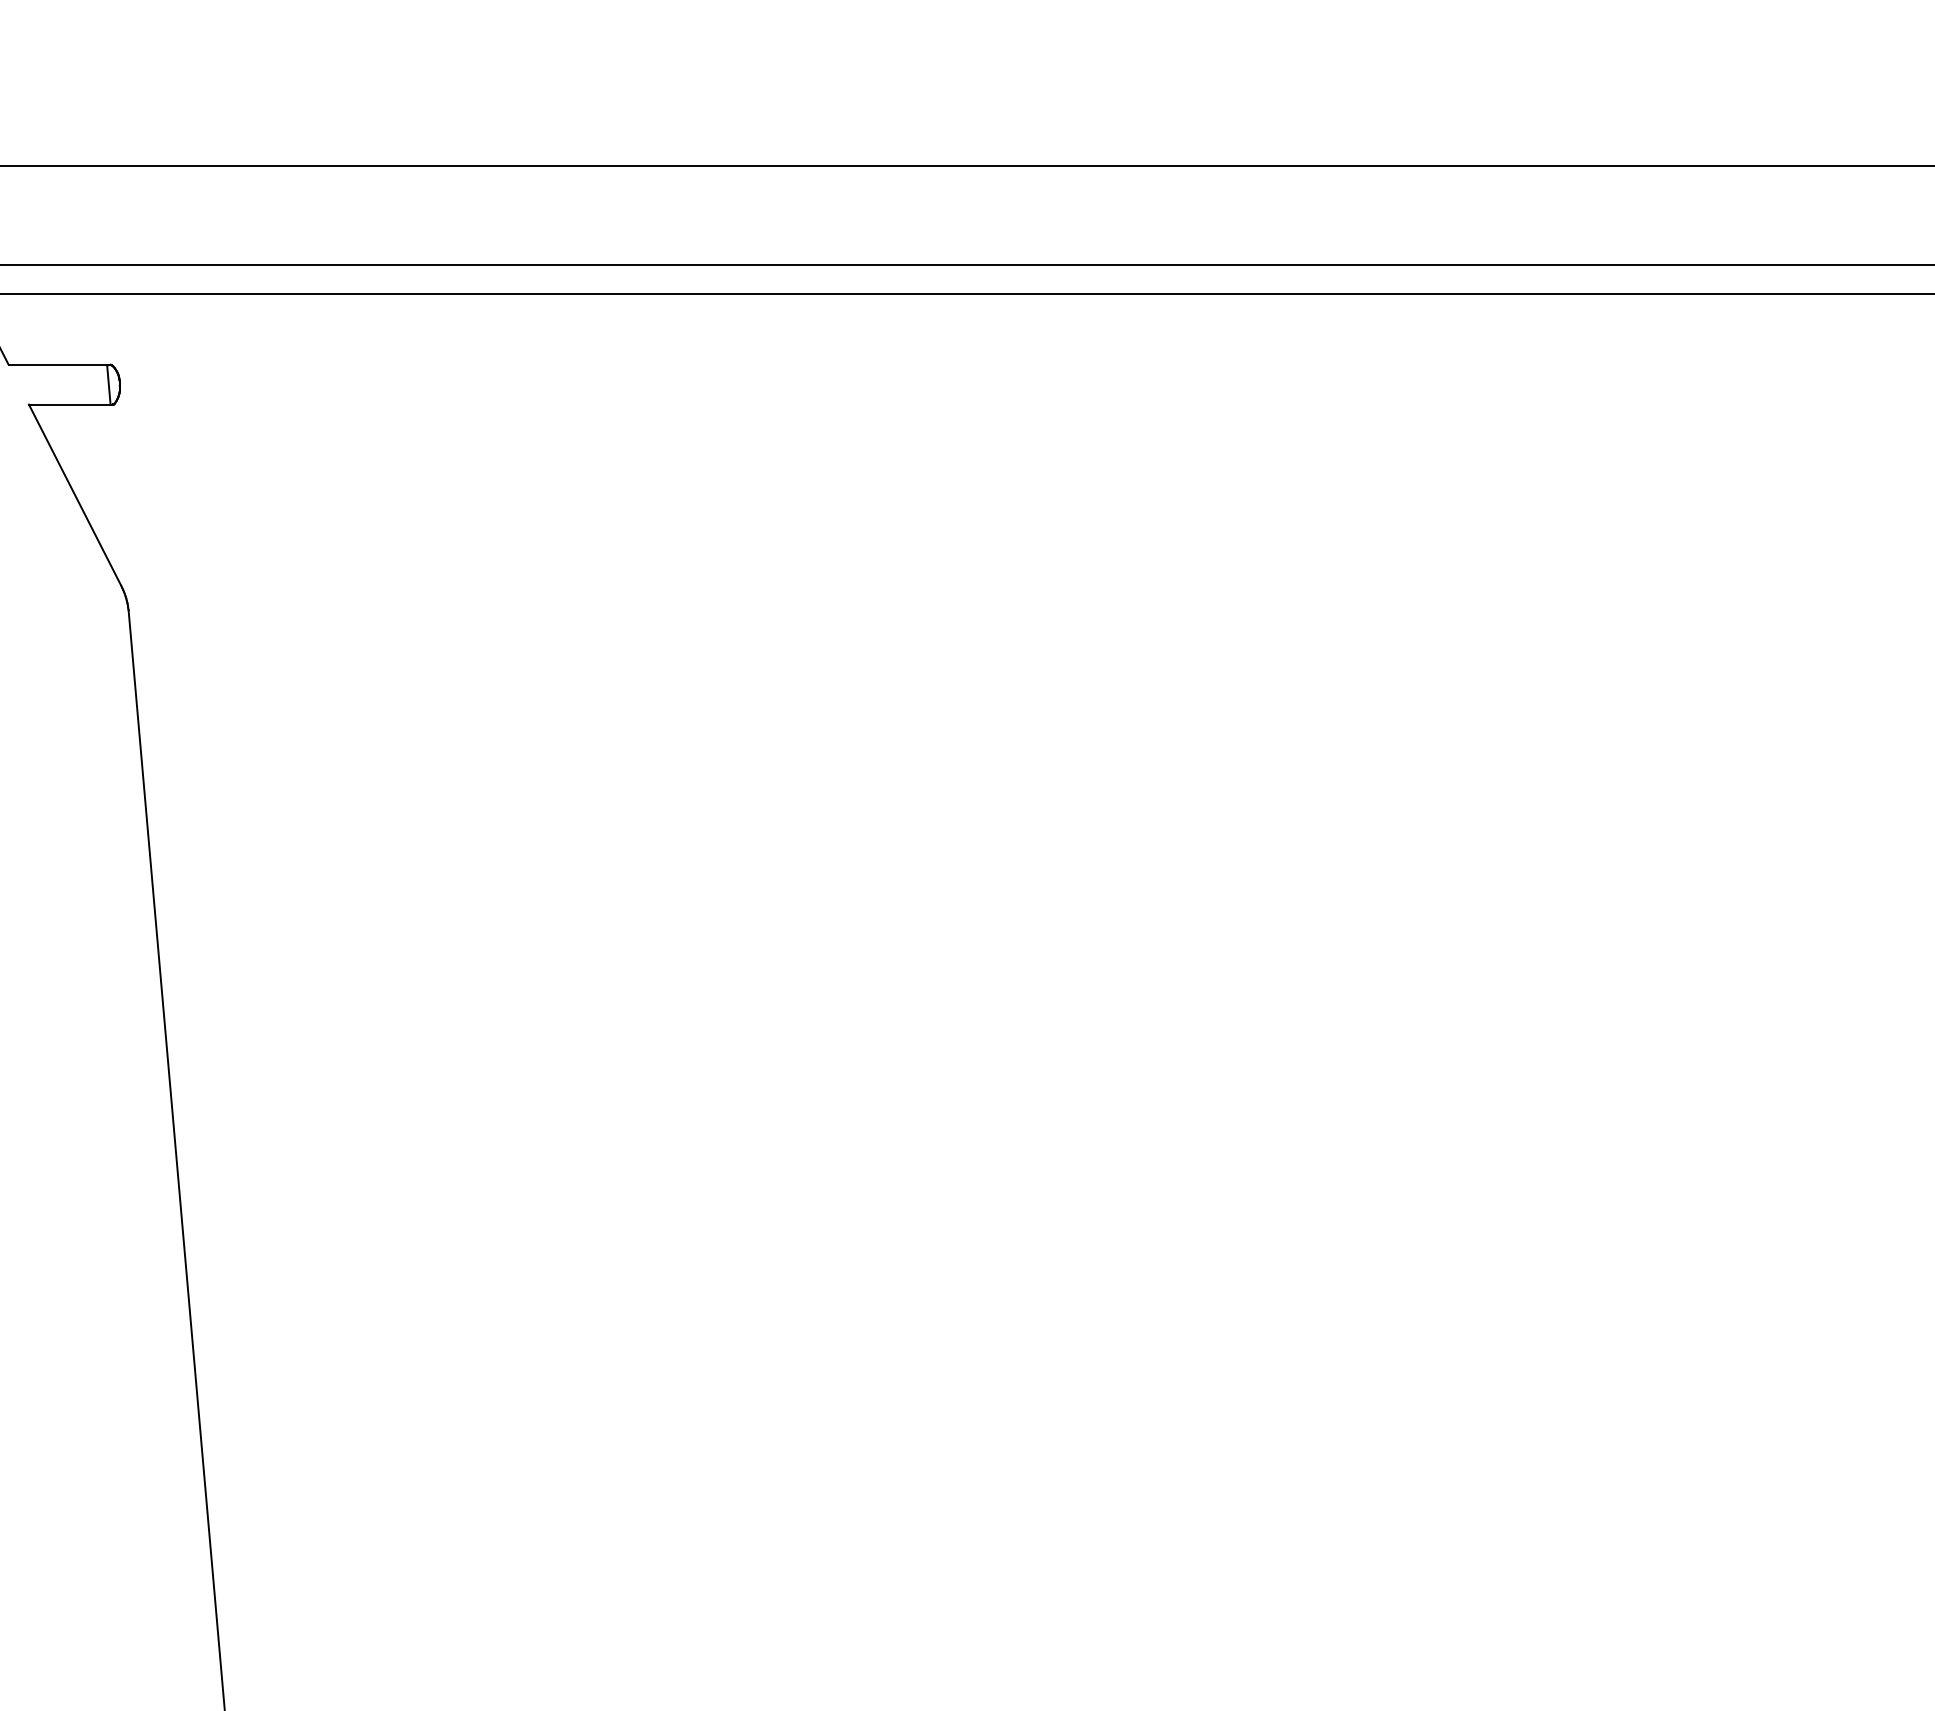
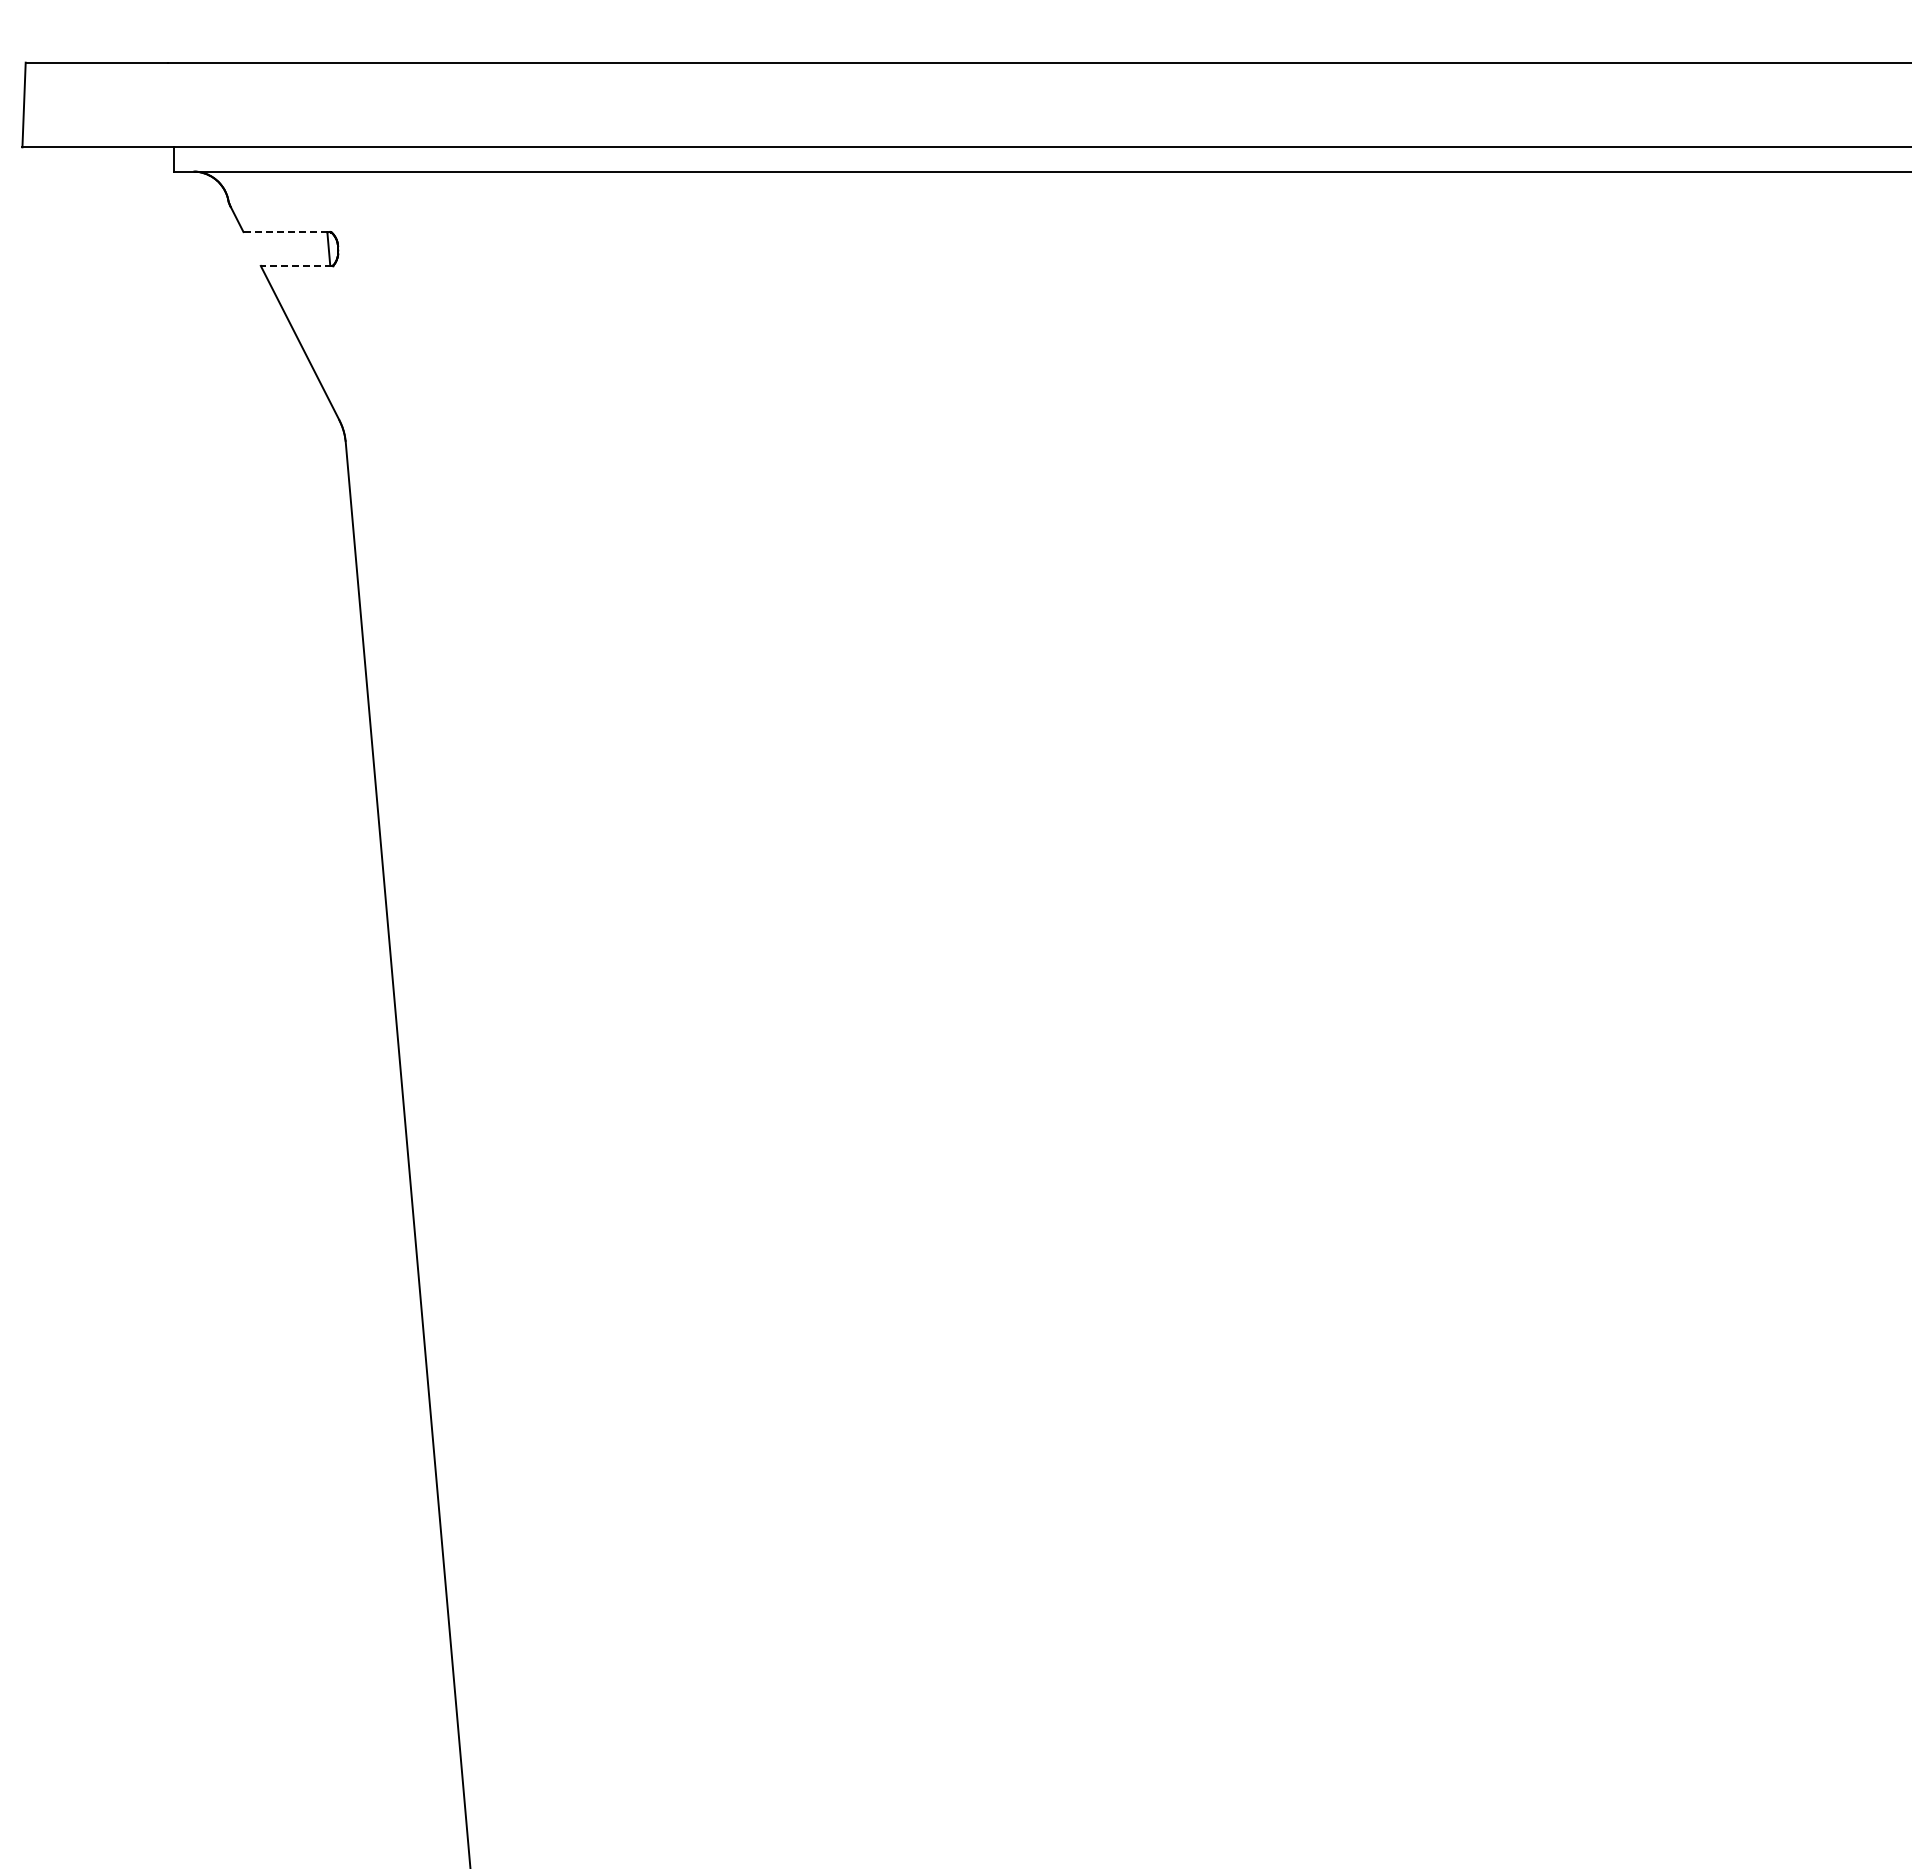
line: (59, 365) -> (286, 232), solid -> dashed
line: (69, 404) -> (295, 265), solid -> dashed

